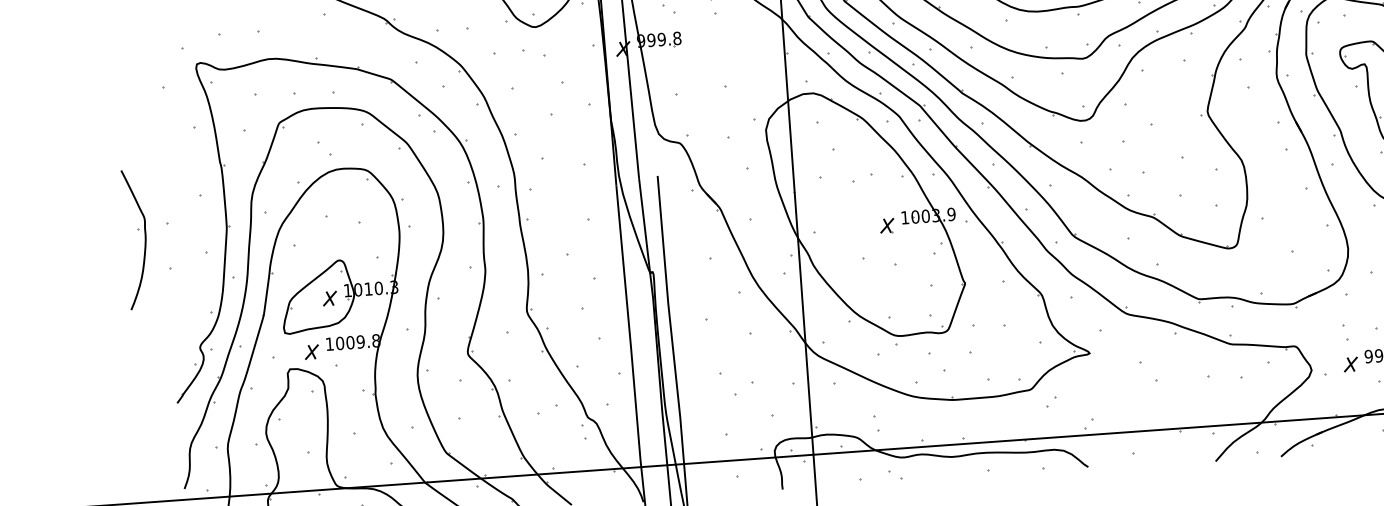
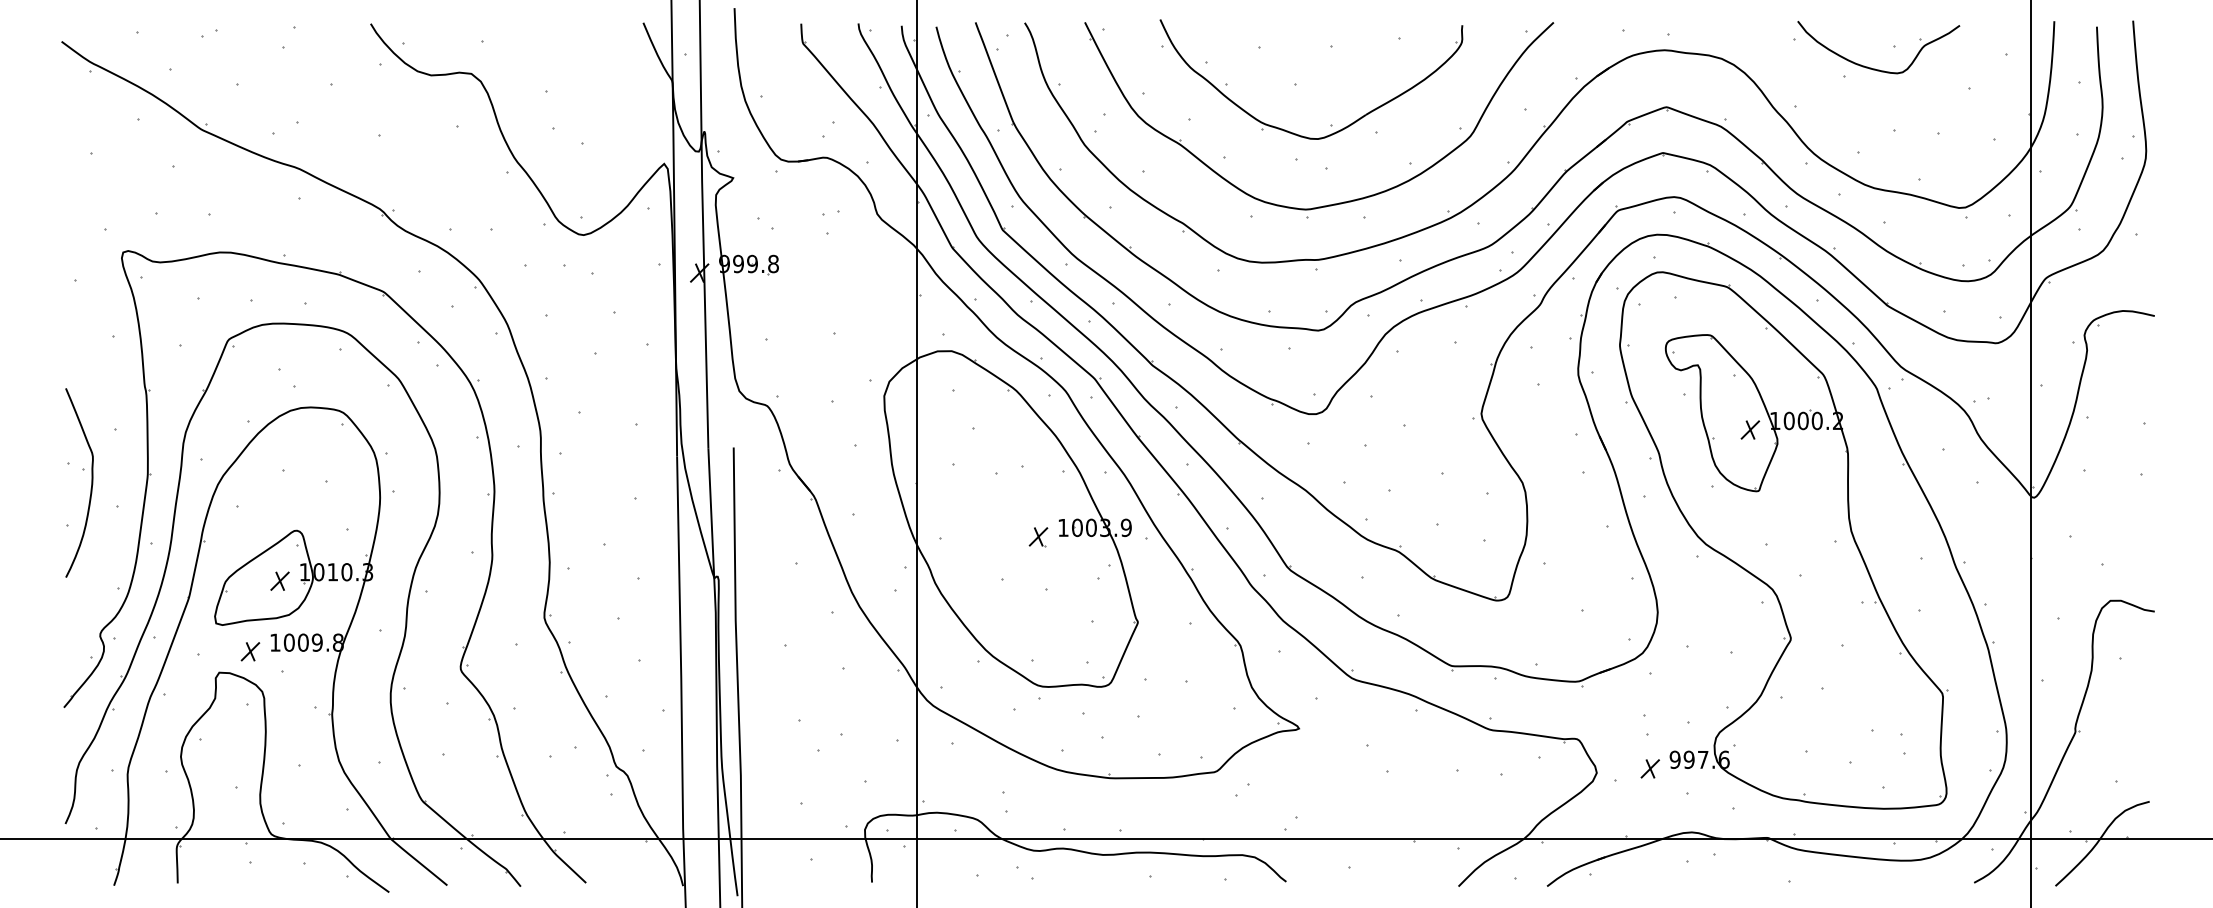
part: (145, 238) -> (91, 482), moved

